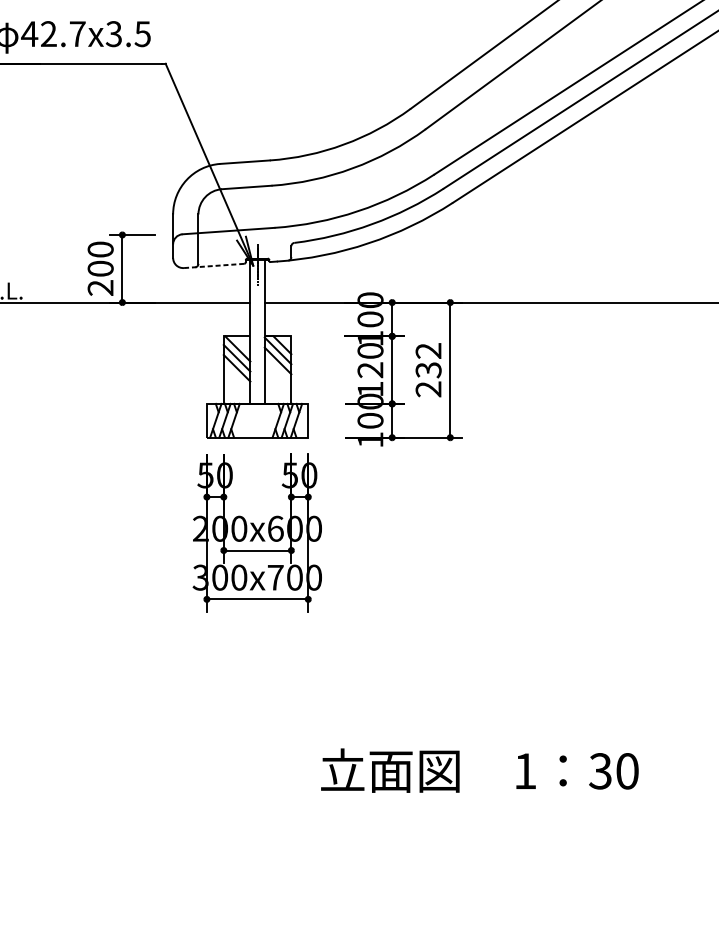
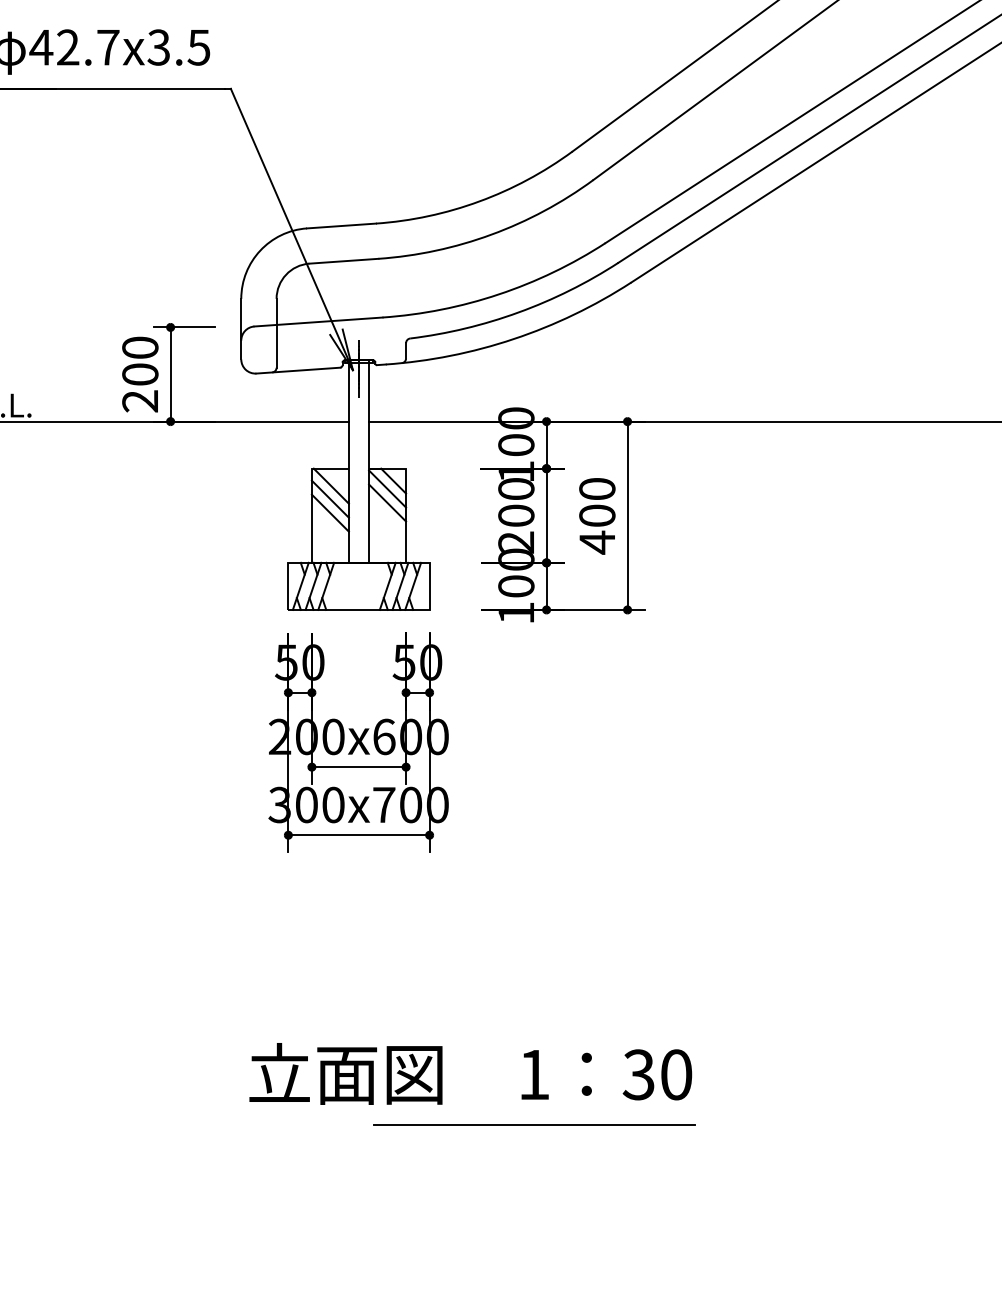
line: (213, 265) -> (297, 370), dashed -> solid
text: (428, 370) -> (597, 516), 232 -> 400
text: (370, 379) -> (516, 528), 120 -> 200
text: (479, 770) -> (470, 1073), moved
line: (383, 806) -> (534, 1124), added

